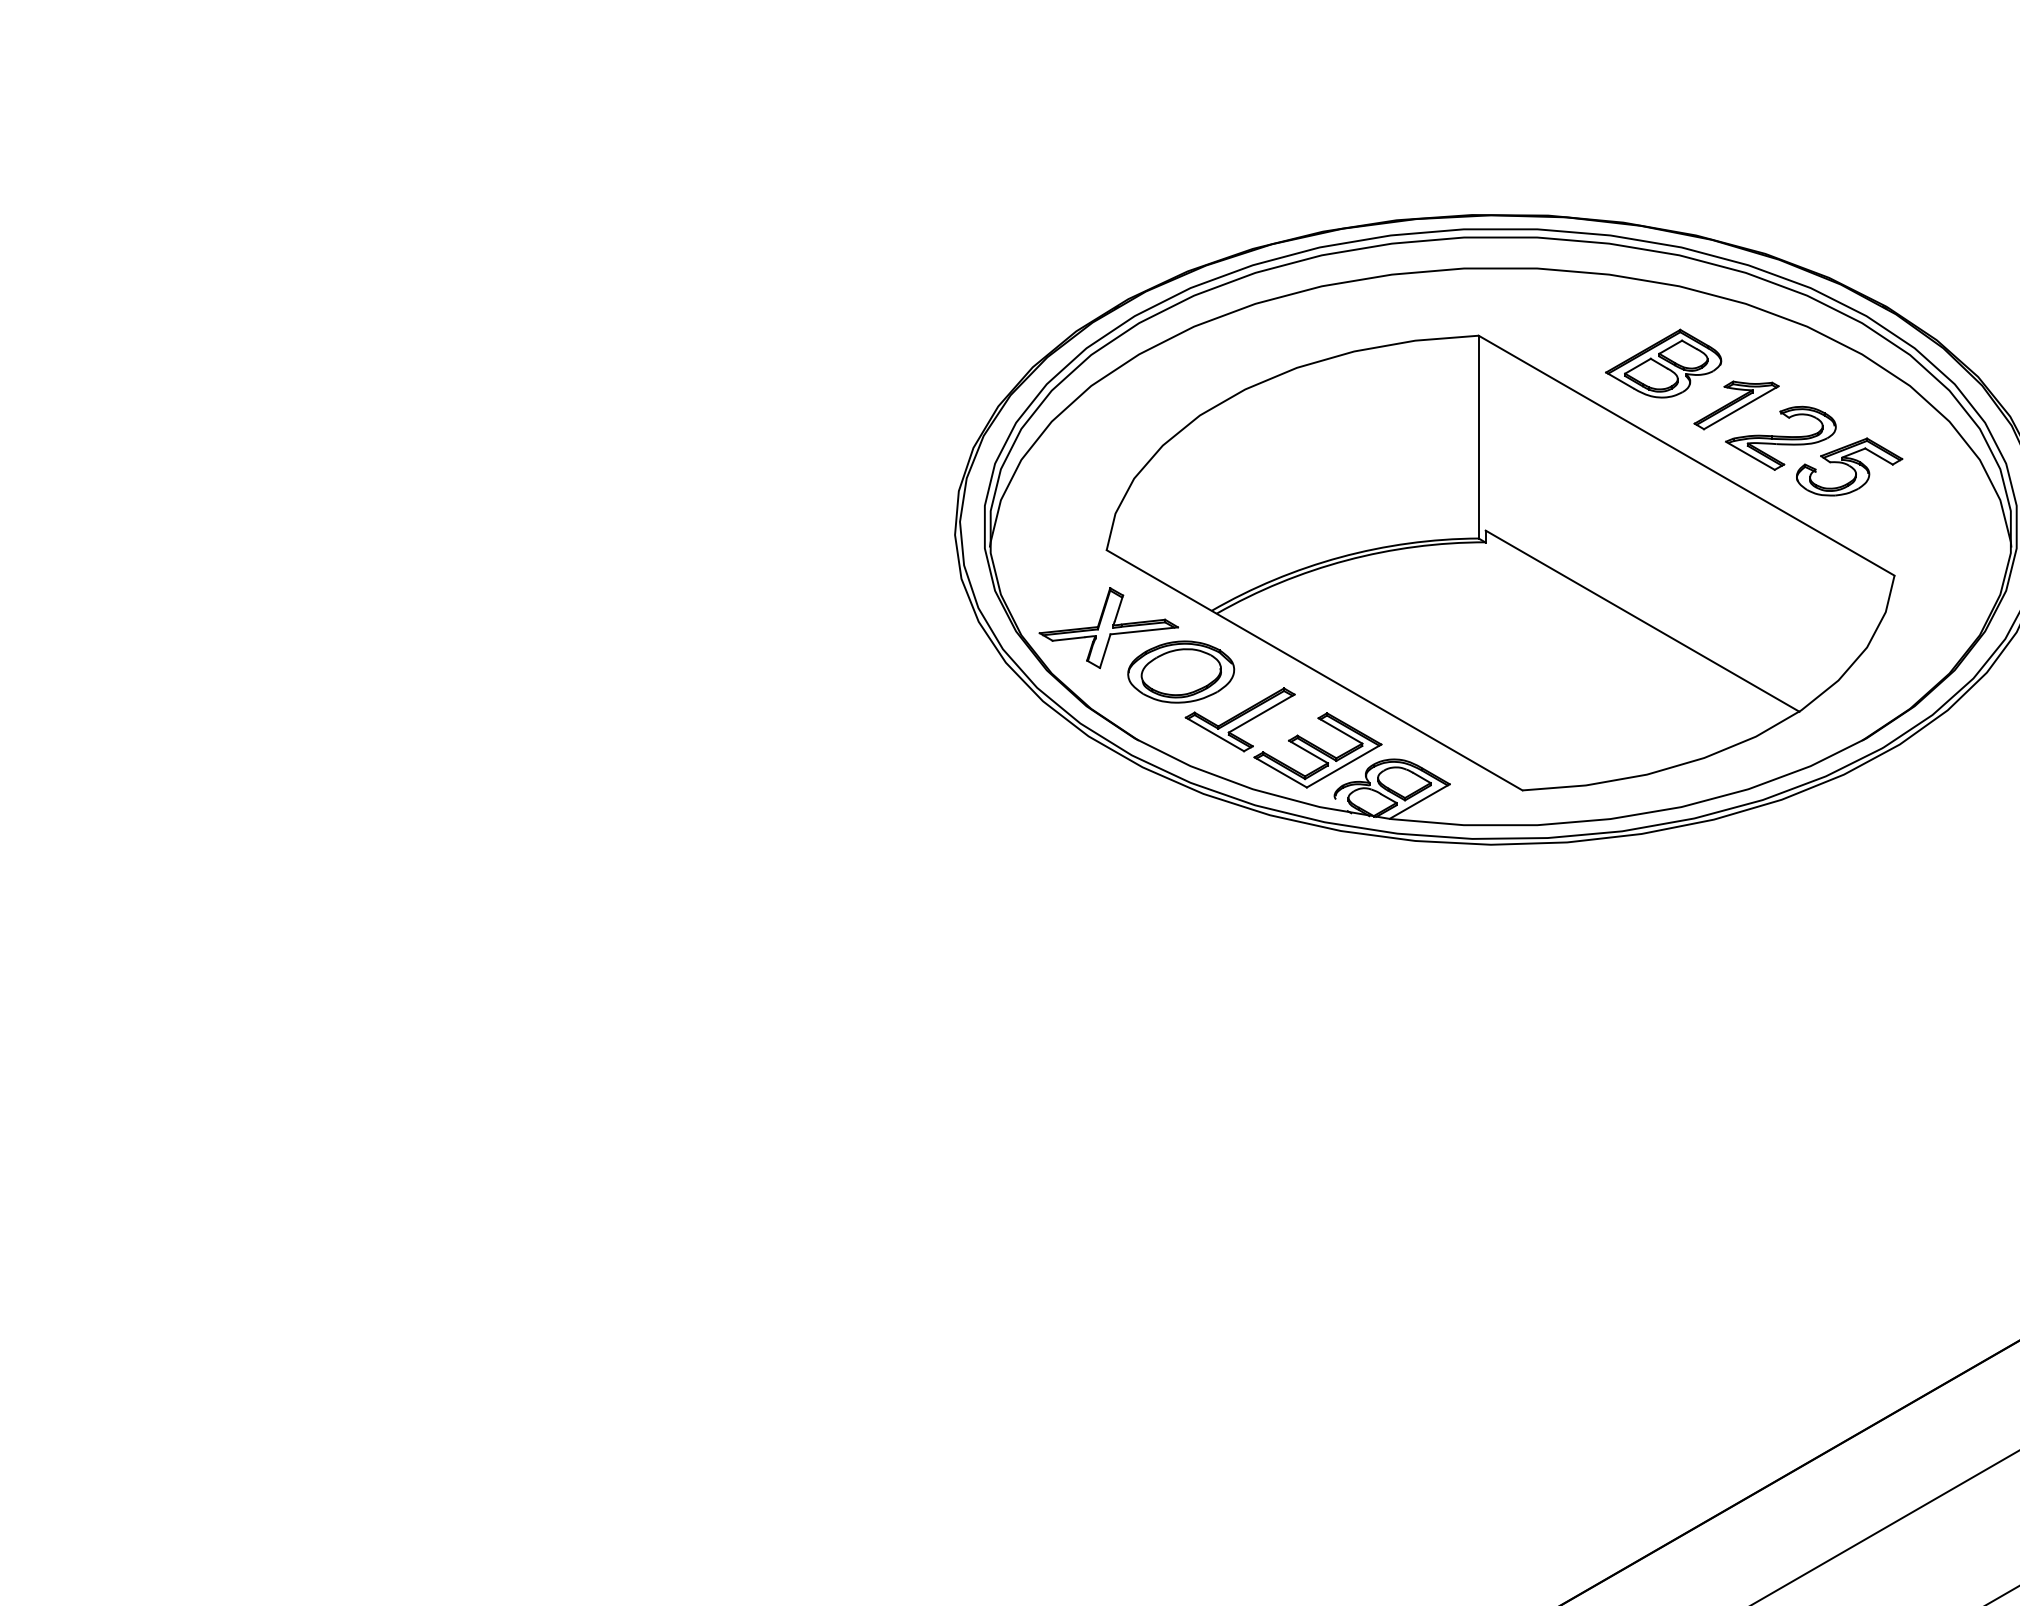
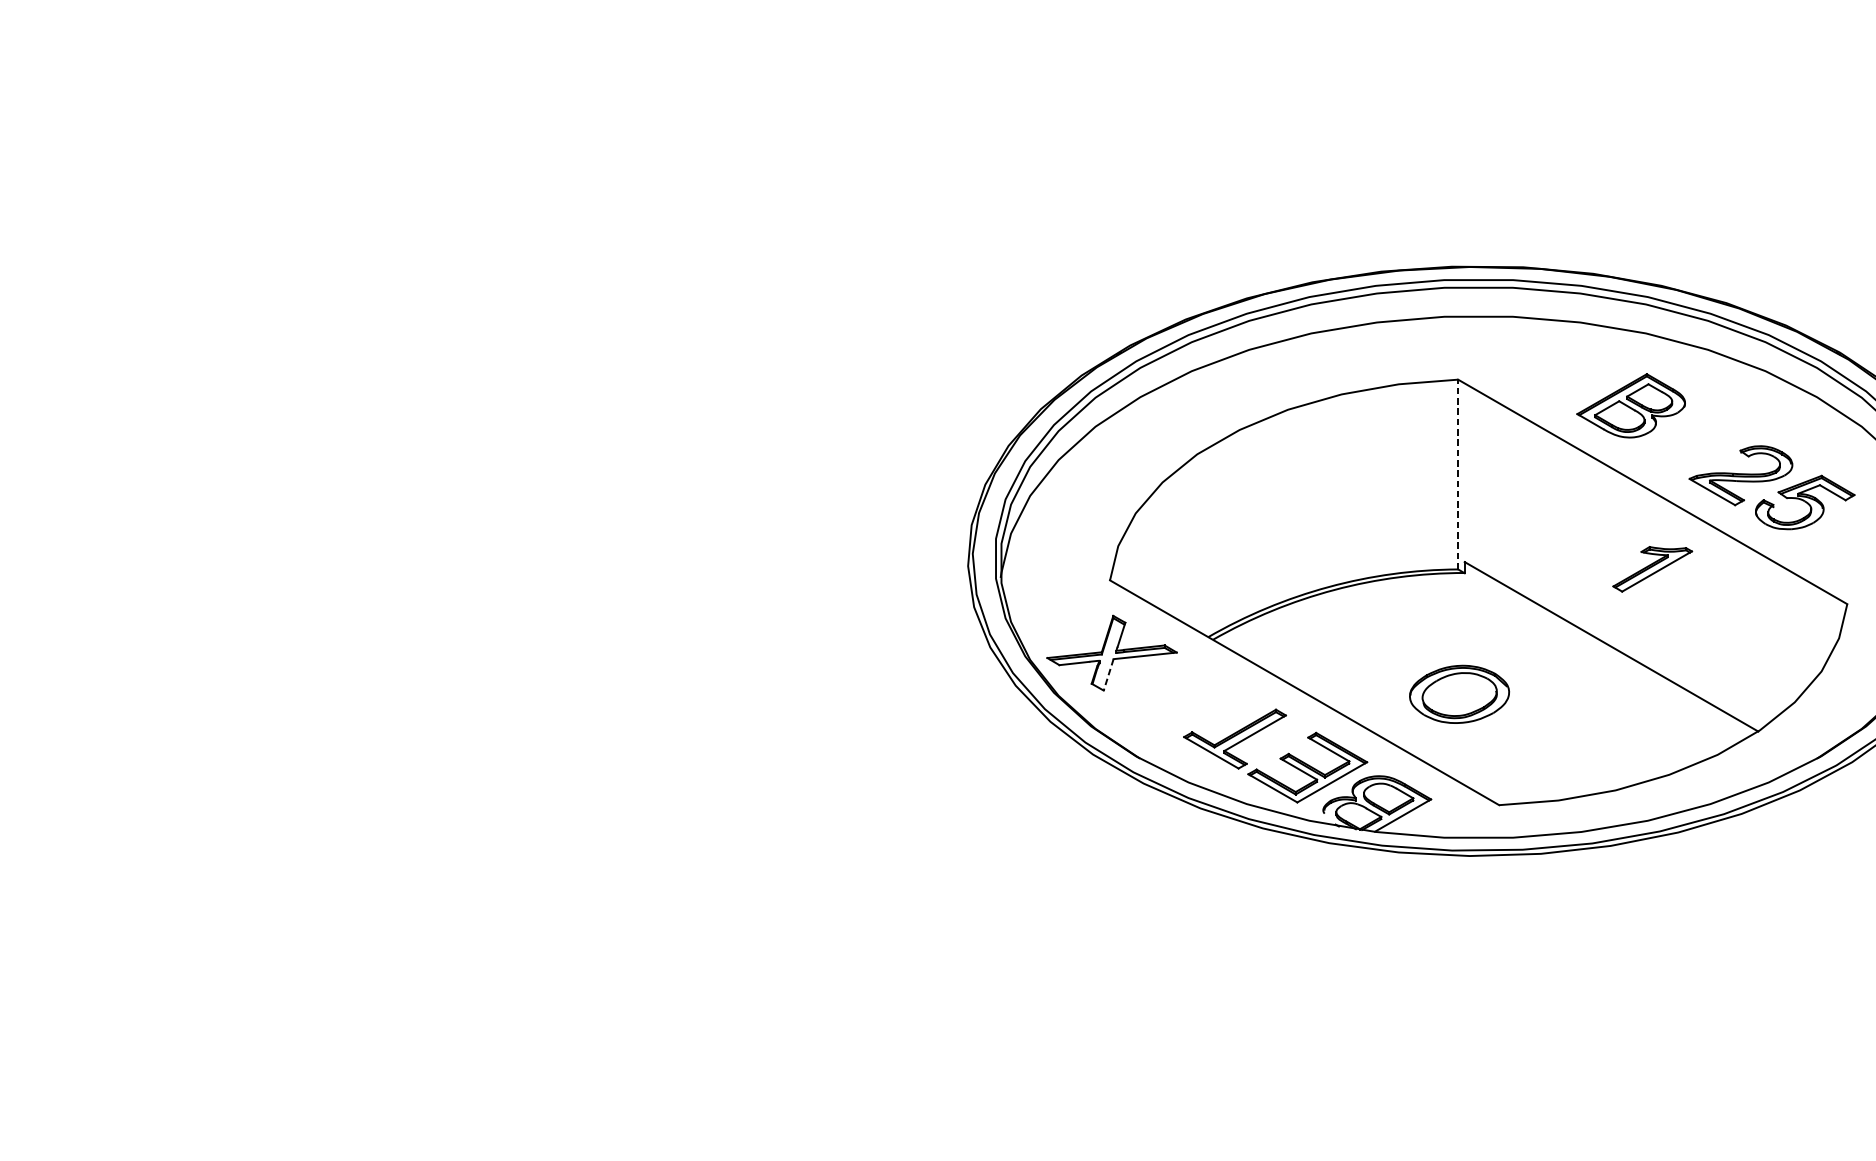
part: (1736, 405) -> (1652, 569), moved
line: (1478, 436) -> (1457, 473), solid -> dashed
line: (1105, 651) -> (1108, 675), solid -> dashed
part: (1181, 671) -> (1459, 693), moved

